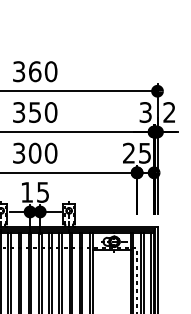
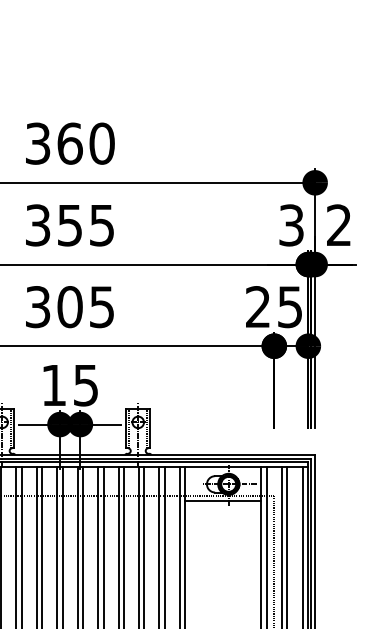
text: (50, 112) -> (100, 225), 350 -> 355
text: (50, 152) -> (100, 305), 300 -> 305

